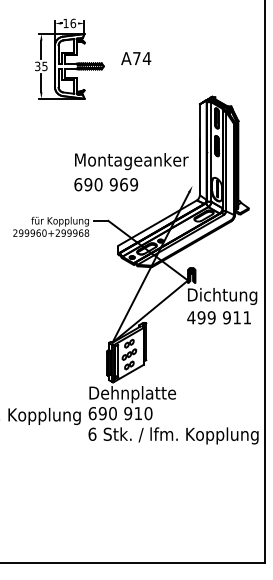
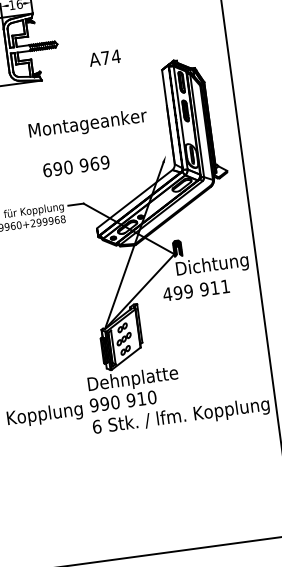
text: (136, 58) -> (105, 57), moved
text: (131, 161) -> (87, 124), moved
text: (218, 317) -> (195, 290), moved
text: (92, 413) -> (94, 405), 690 -> 990

